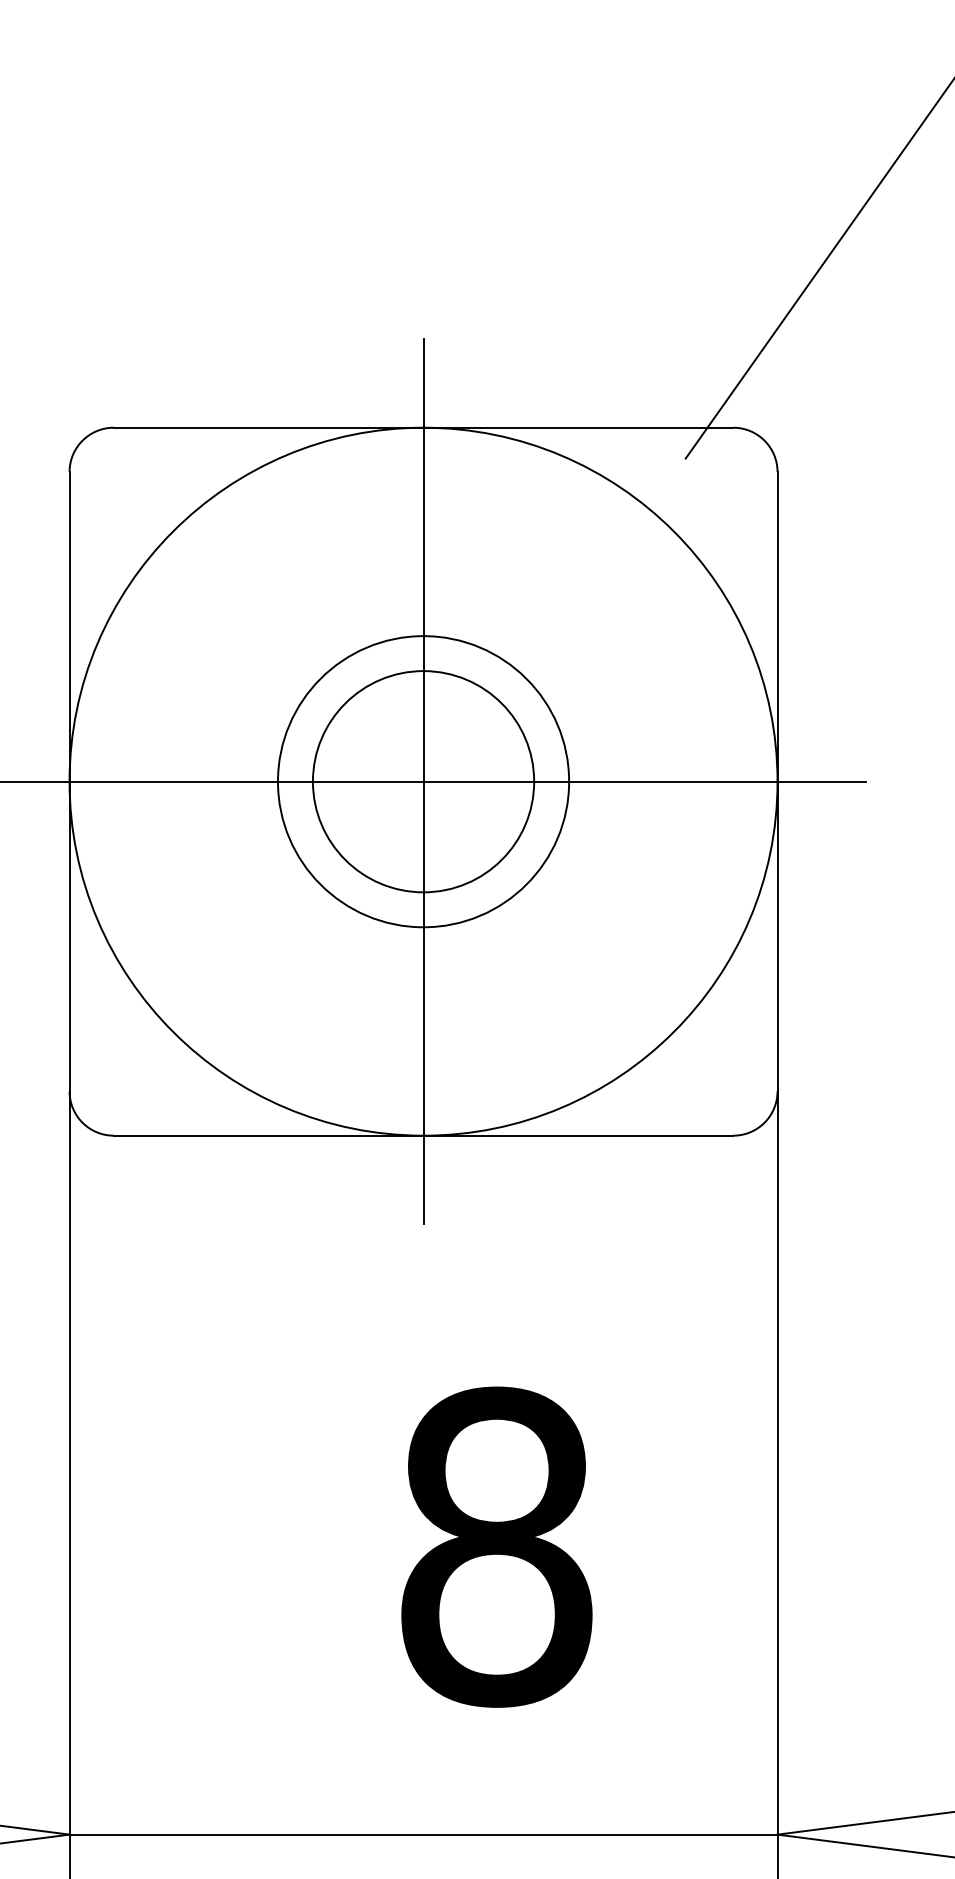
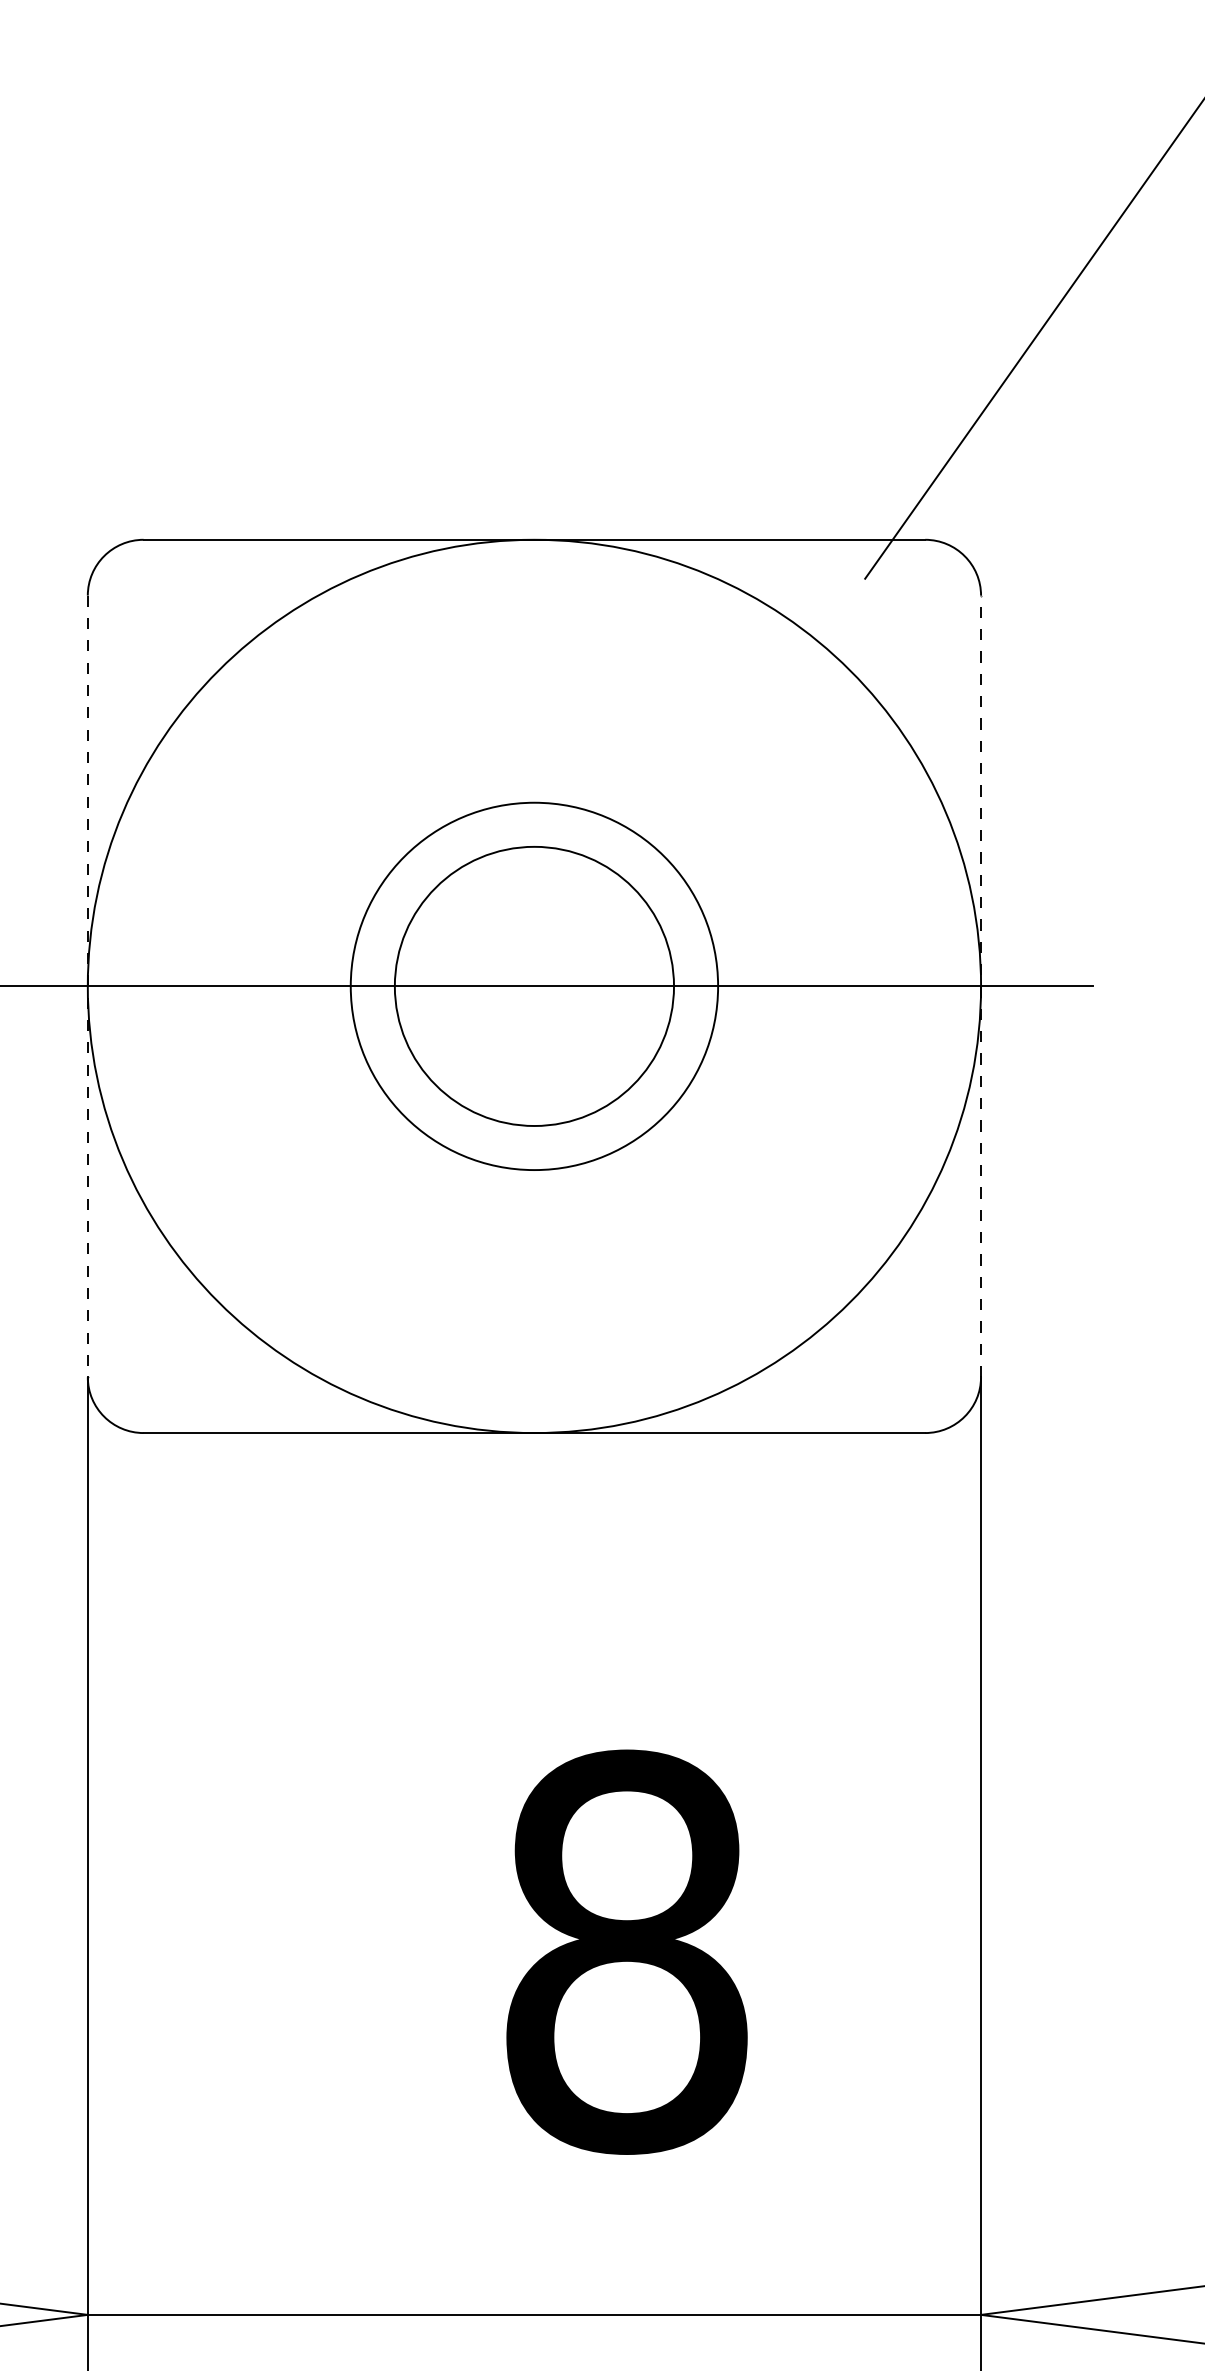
line: (69, 781) -> (87, 986), solid -> dashed
line: (423, 781) -> (534, 986), removed
line: (777, 781) -> (981, 986), solid -> dashed

